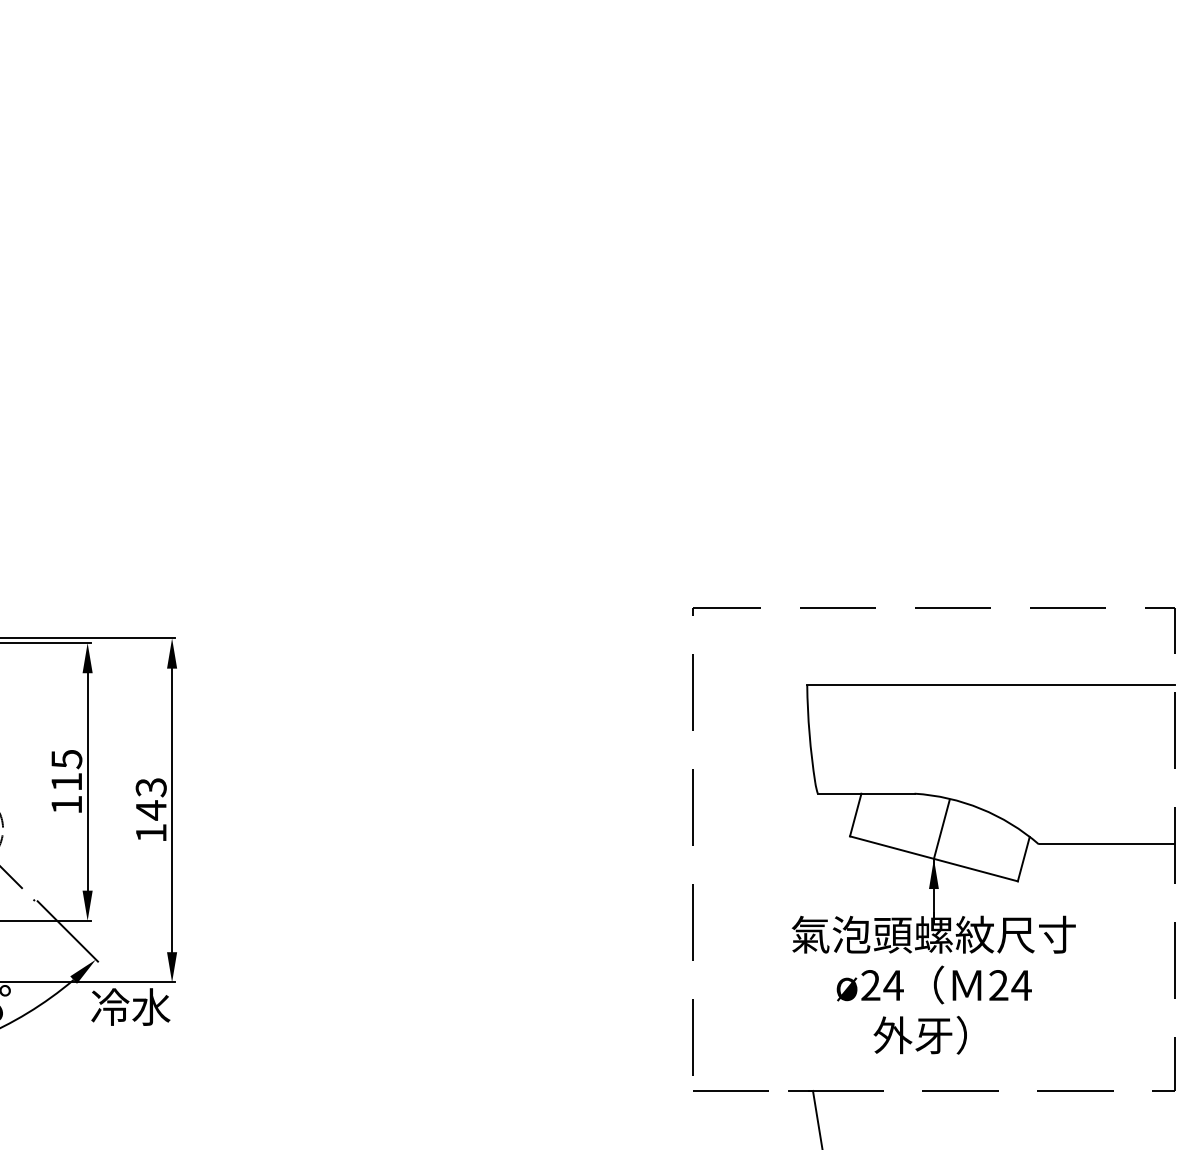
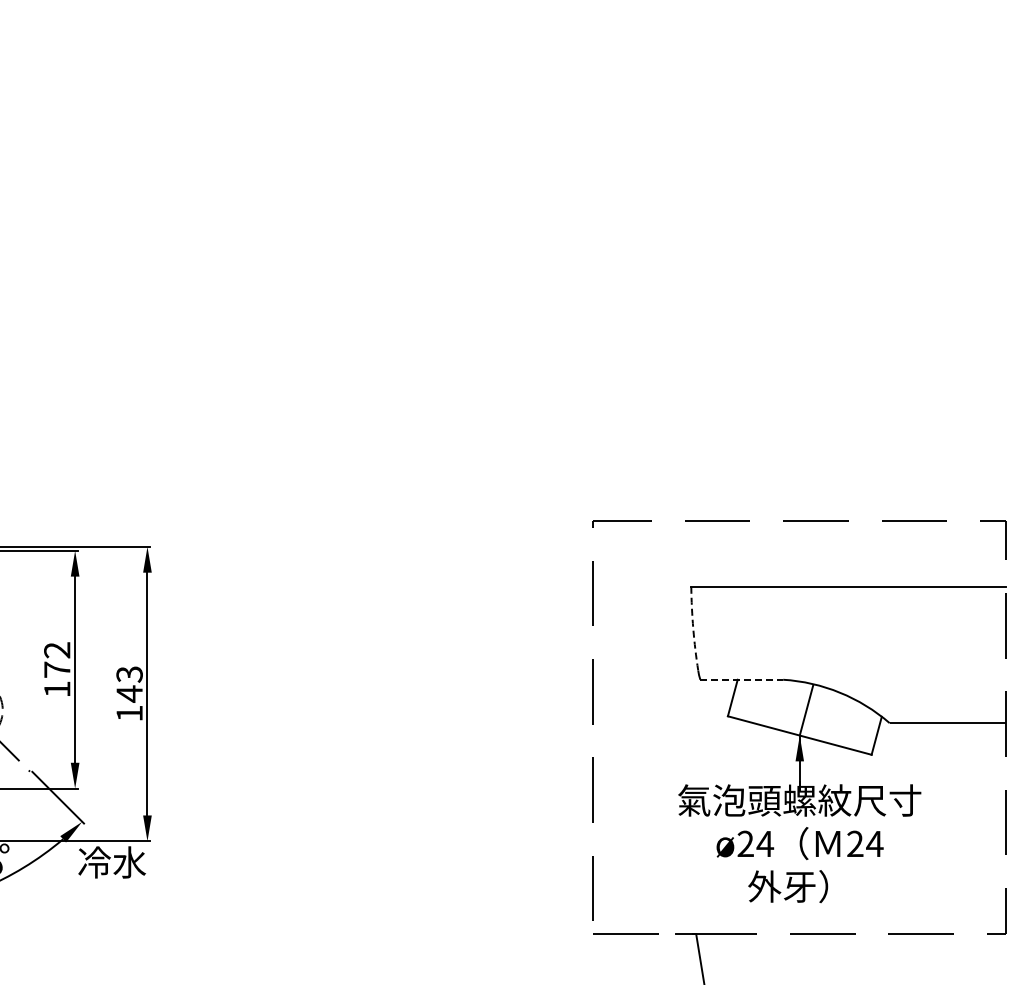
arc: (809, 733) -> (693, 628), solid -> dashed
text: (67, 770) -> (57, 659), 115 -> 172
line: (867, 793) -> (742, 679), solid -> dashed

